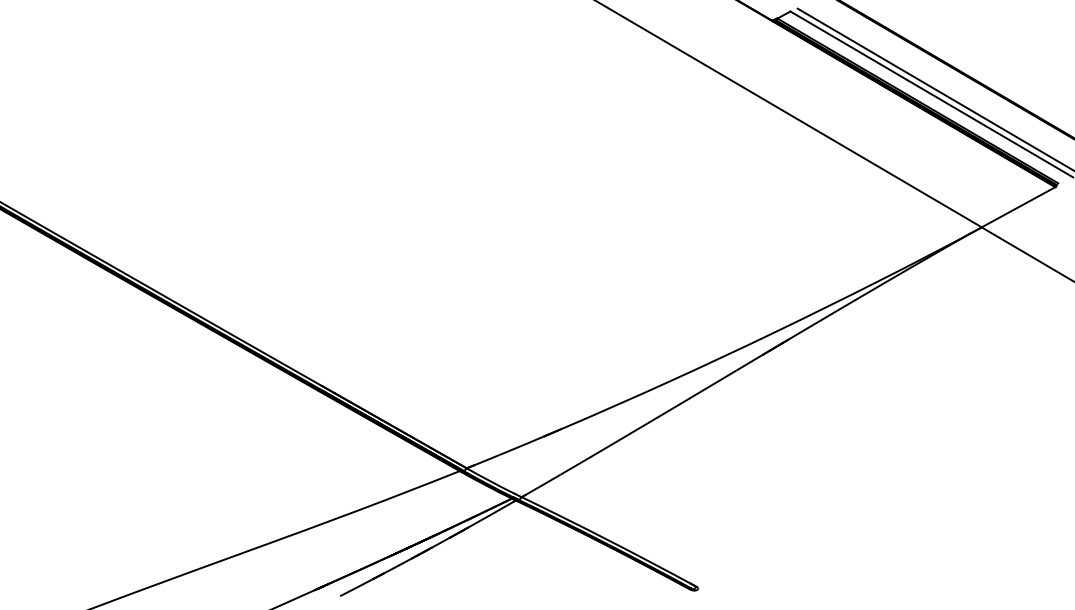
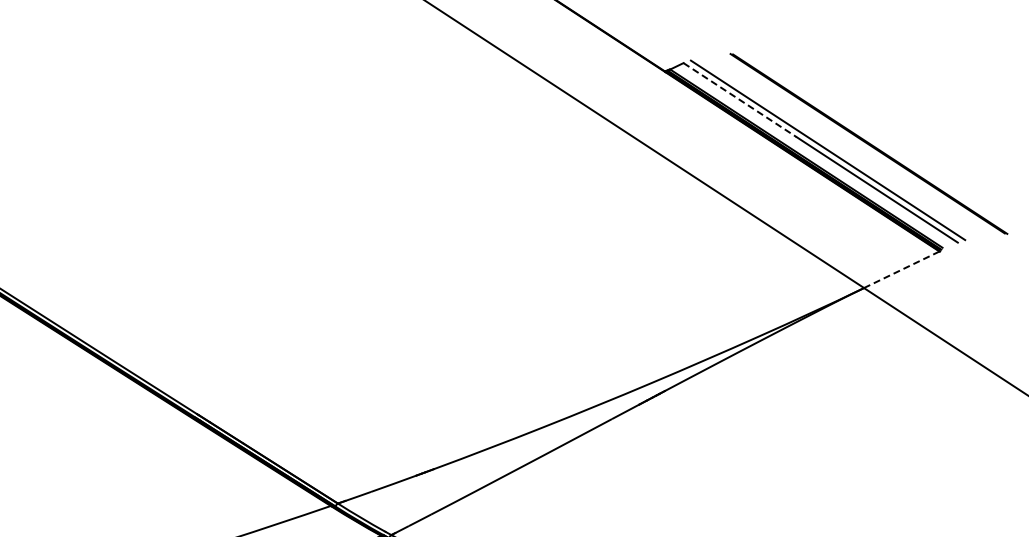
line: (848, 45) -> (739, 99), solid -> dashed
line: (1018, 207) -> (901, 269), solid -> dashed

